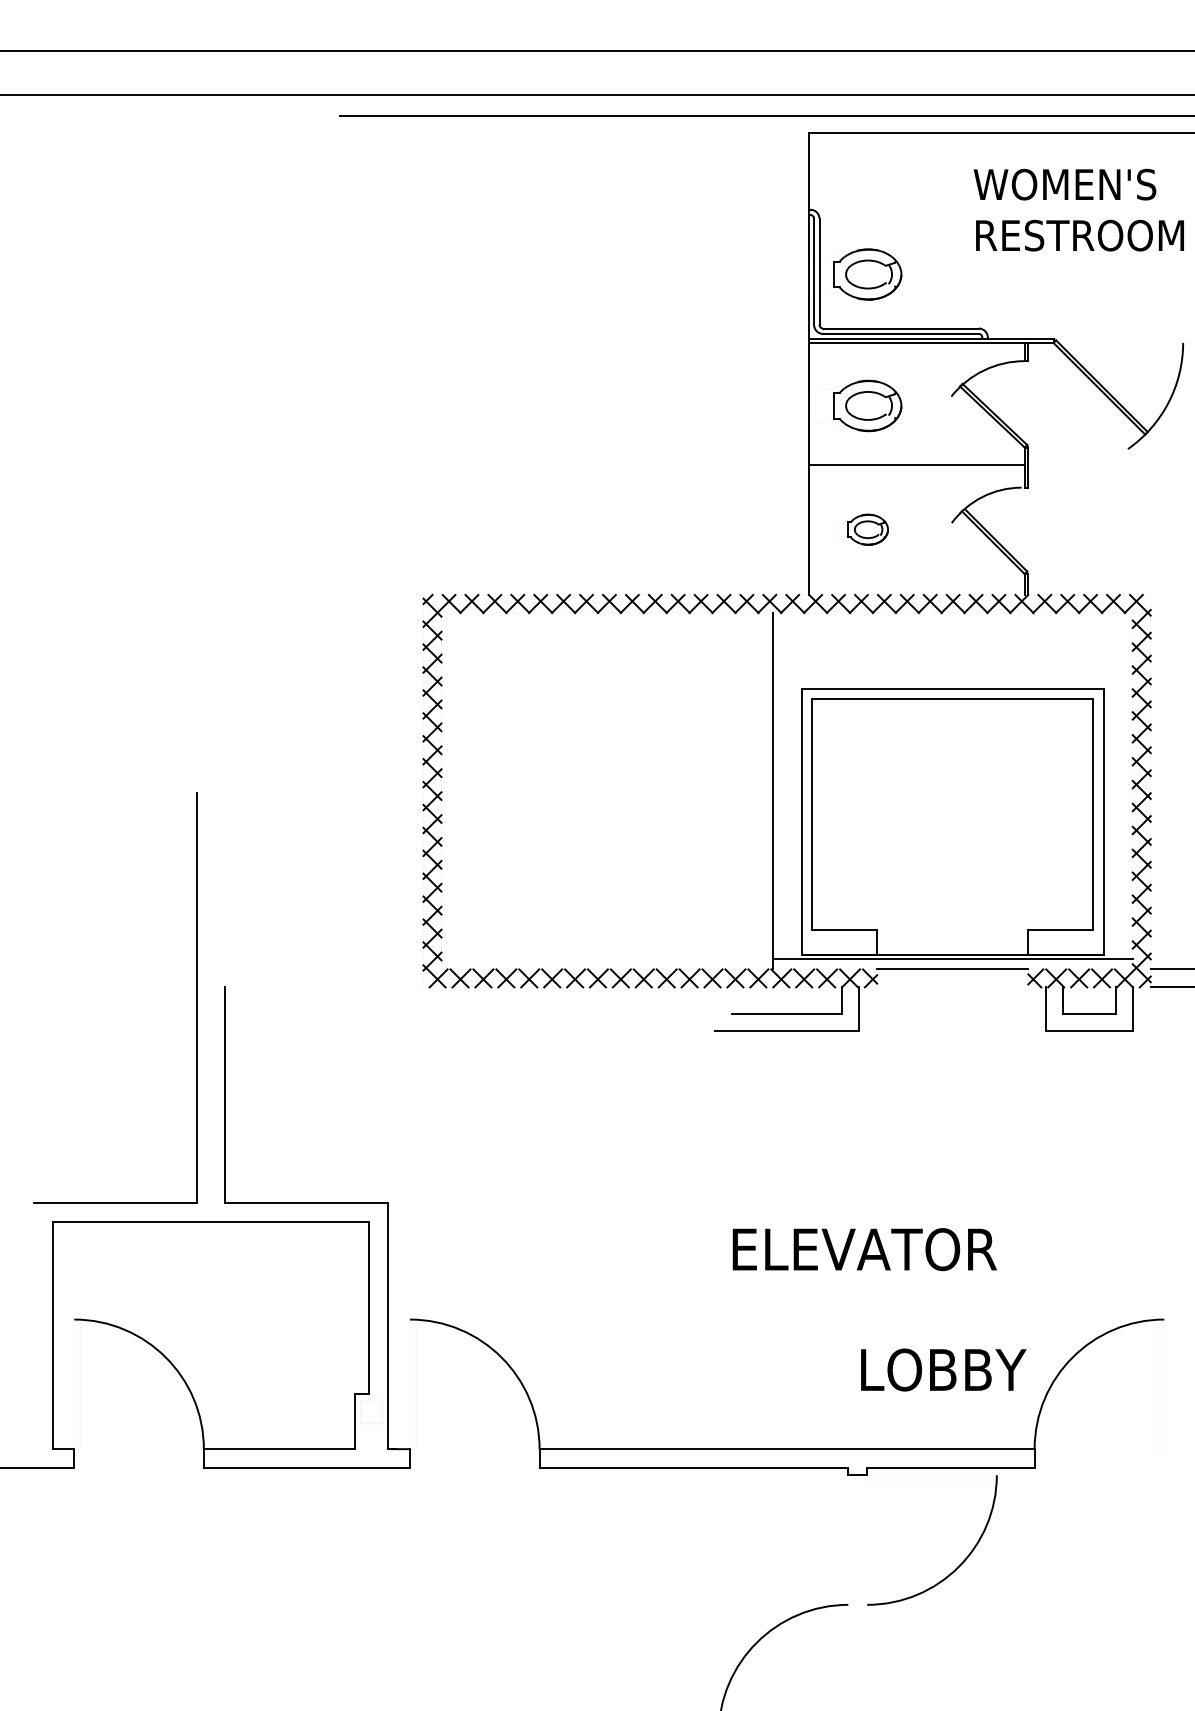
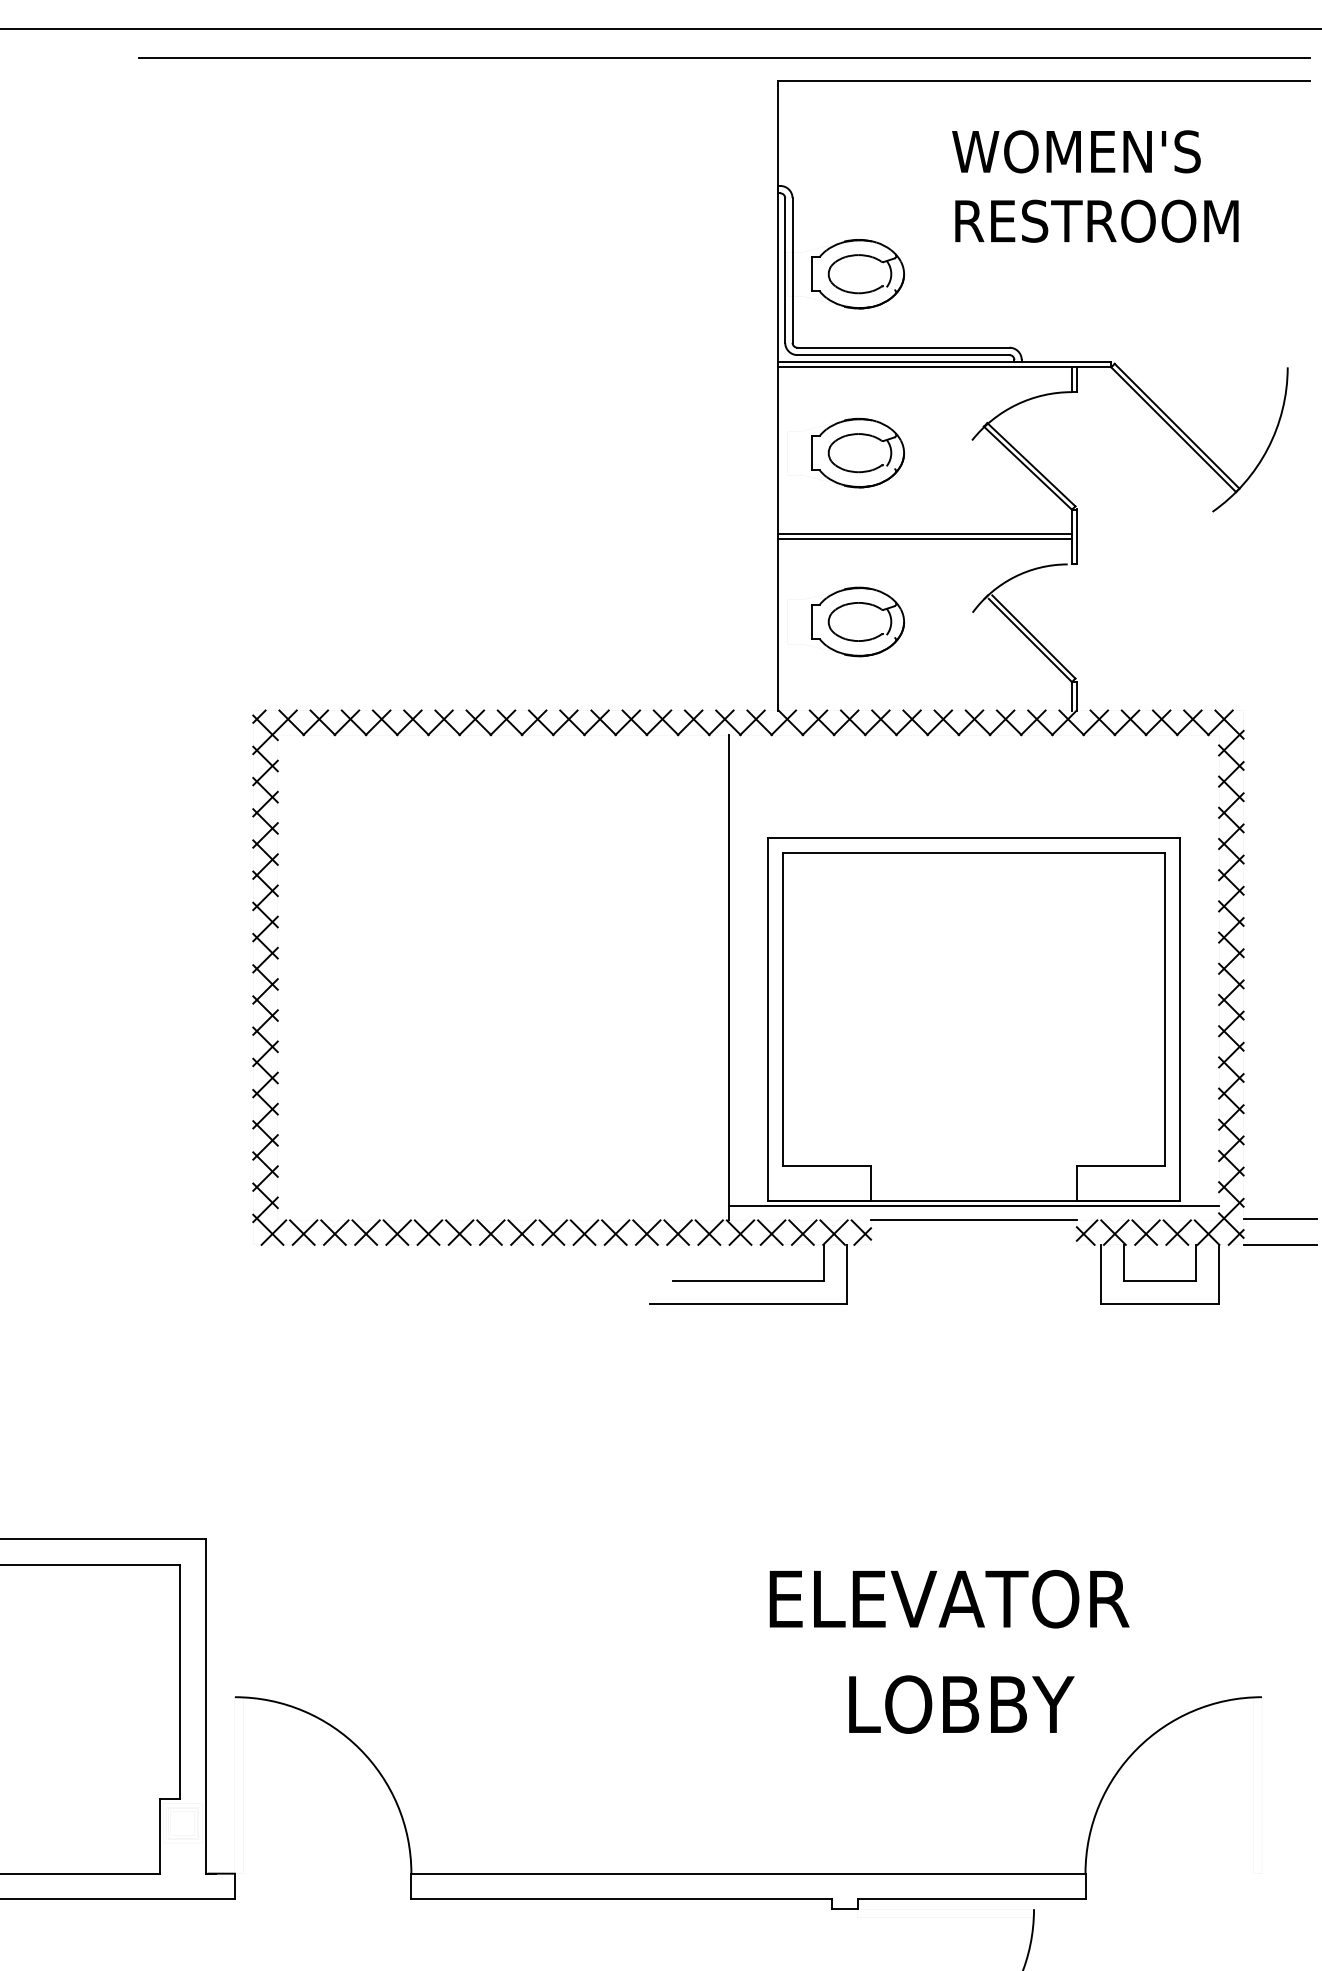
text: (1078, 209) -> (1094, 185), moved
line: (916, 468) -> (924, 538), added
part: (867, 529) -> (857, 621), size x1.67
text: (864, 1249) -> (949, 1599), moved
text: (943, 1369) -> (961, 1703), moved

